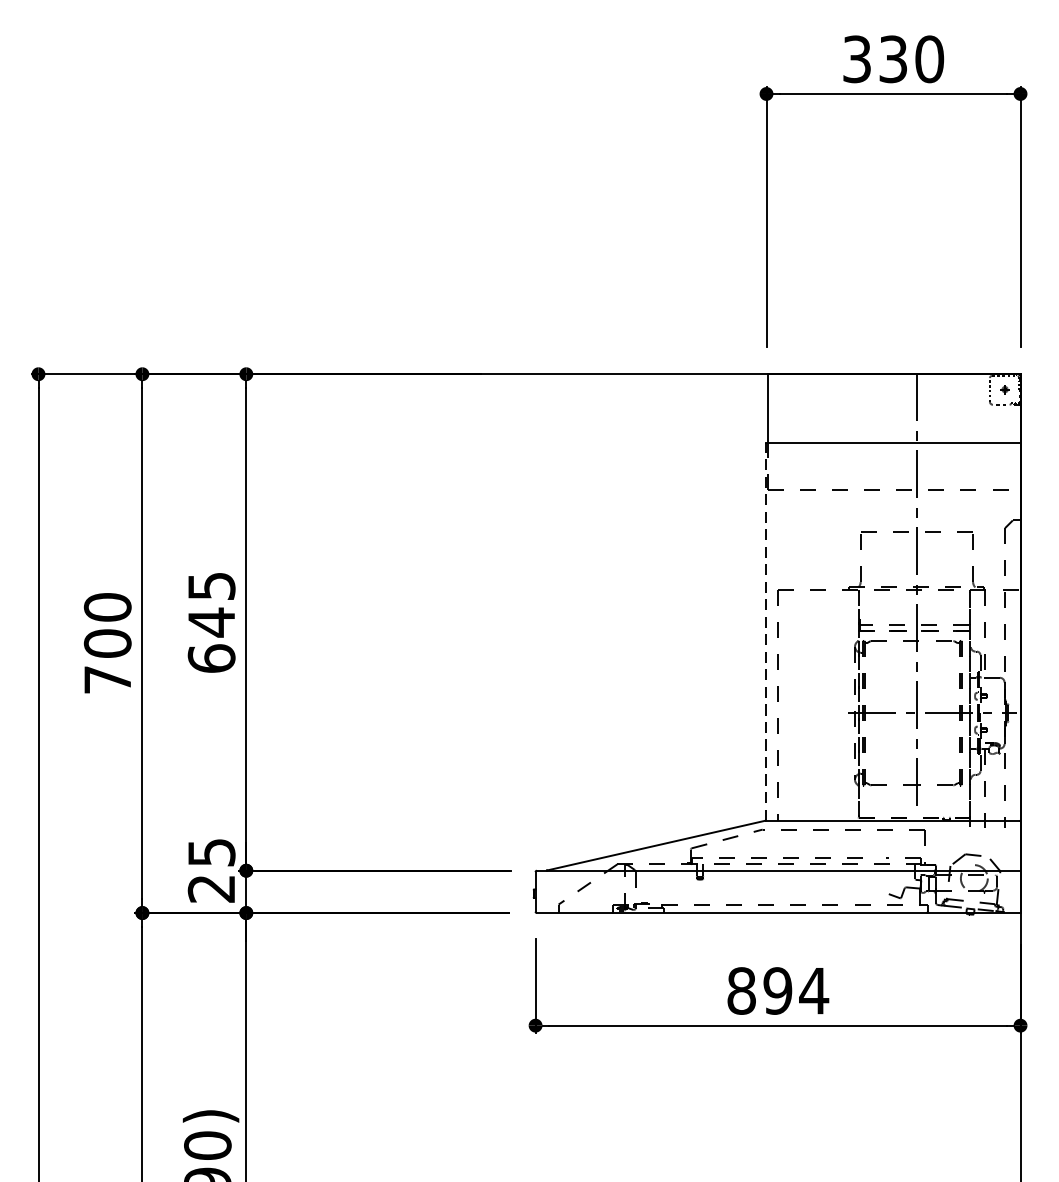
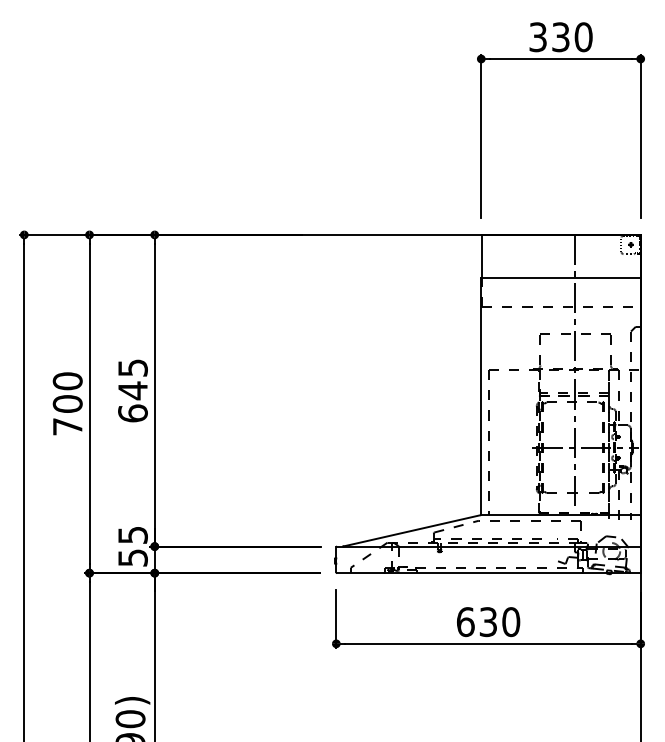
line: (766, 631) -> (481, 396), dashed -> solid
text: (210, 888) -> (132, 557), 25 -> 55
text: (778, 991) -> (488, 622), 894 -> 630

